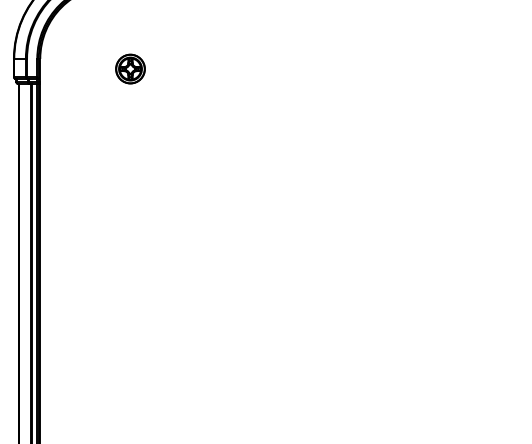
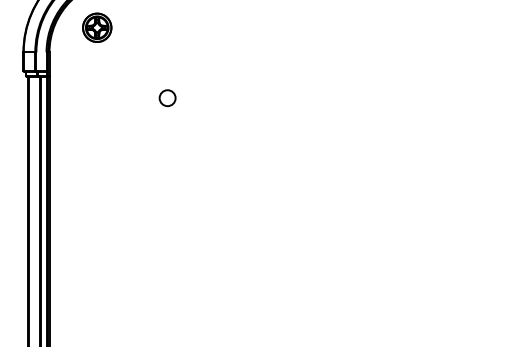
part: (130, 68) -> (97, 27), moved
circle: (159, 105) -> (167, 98), added

